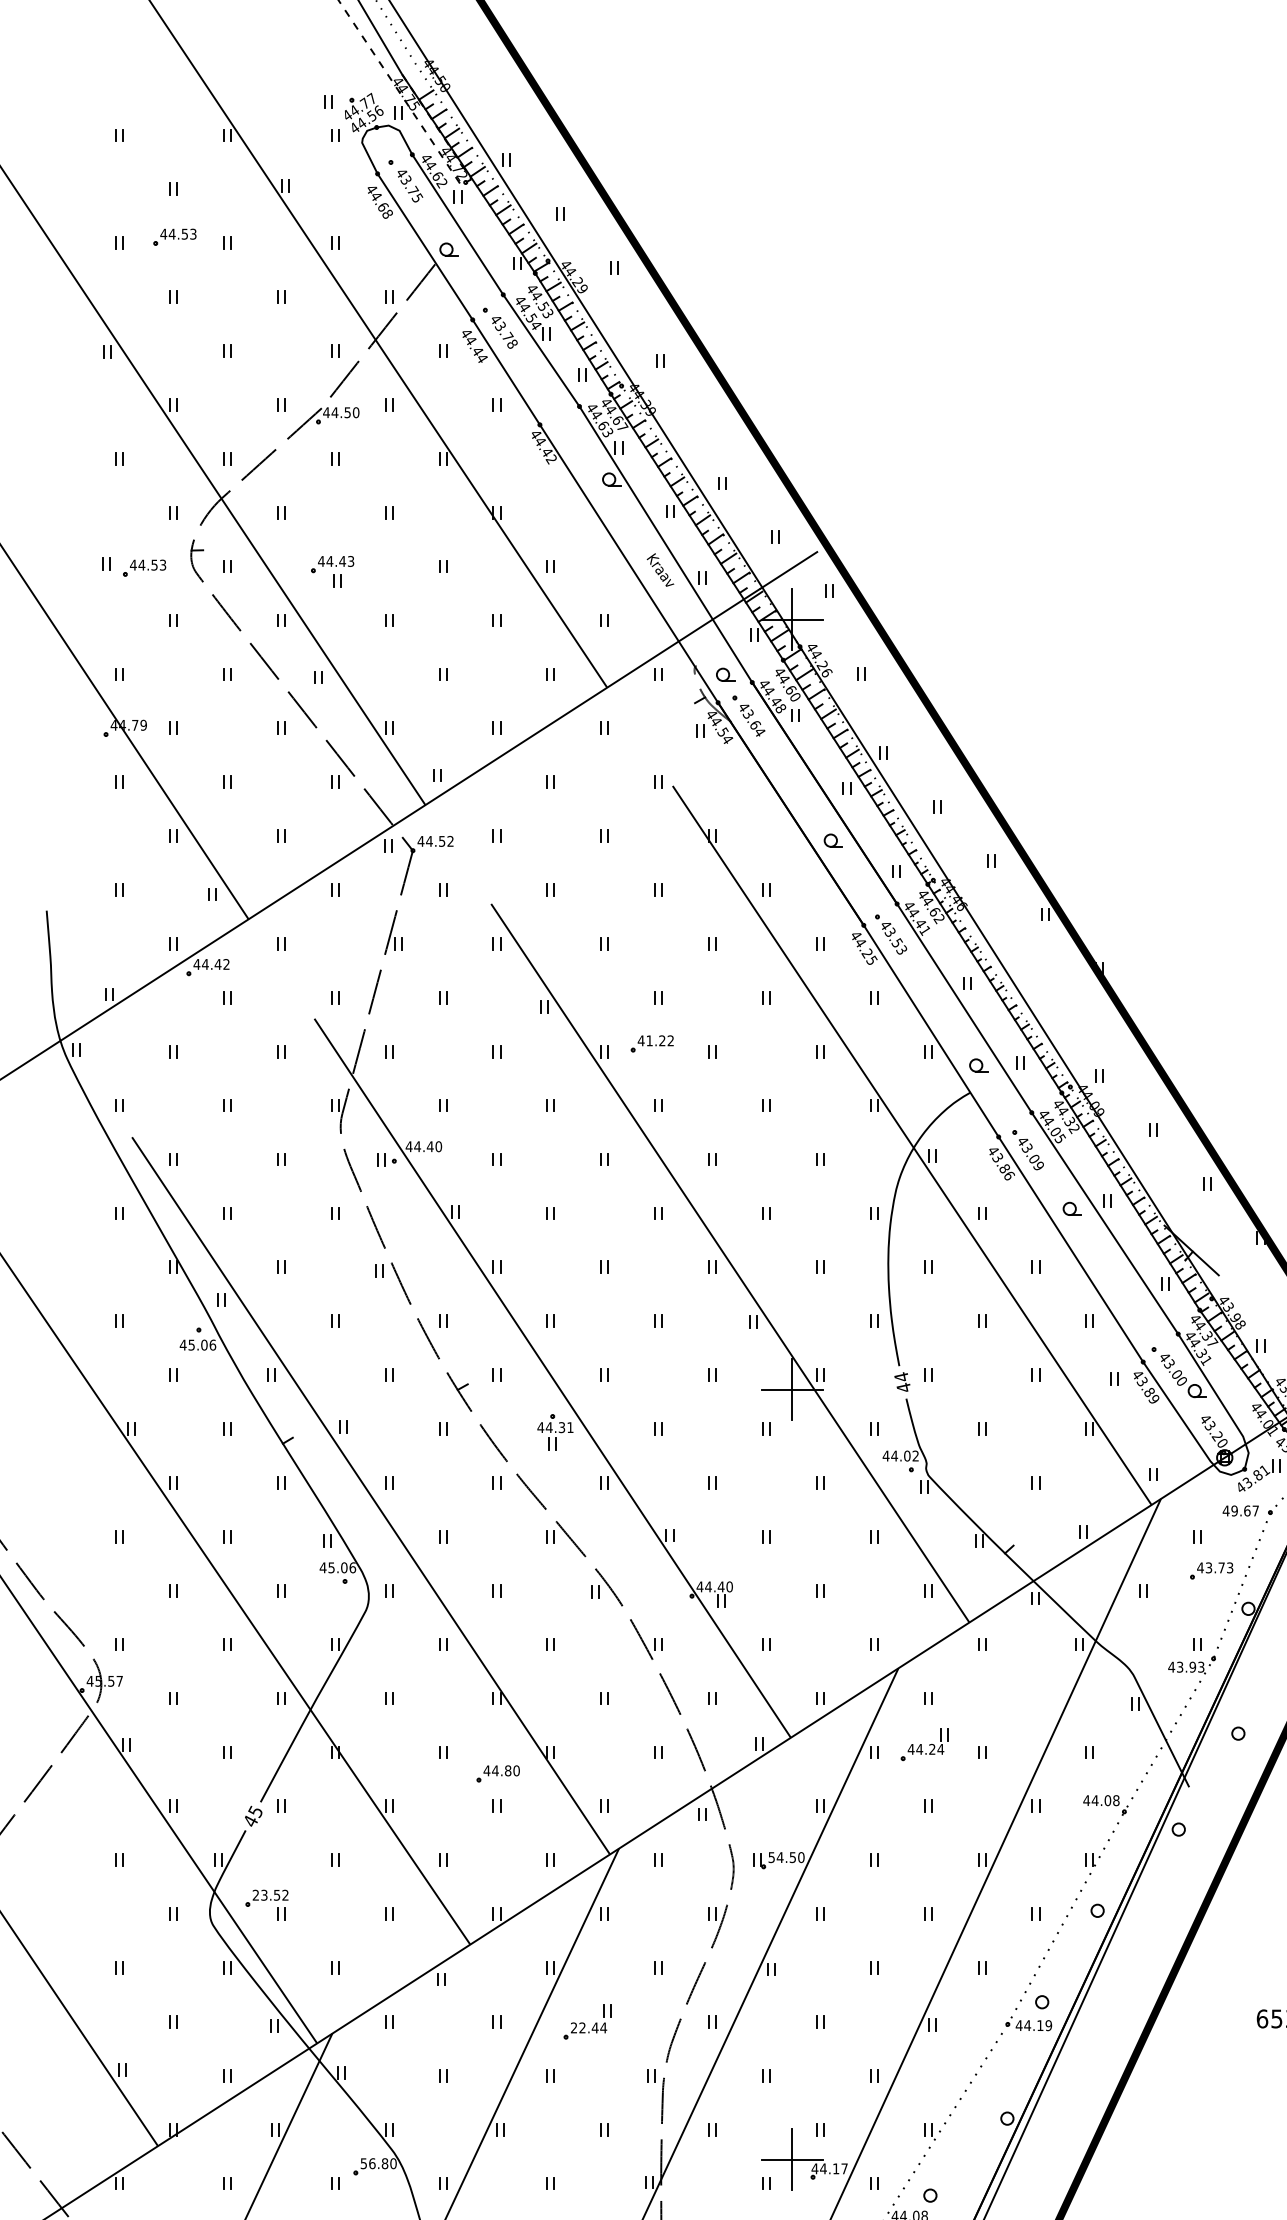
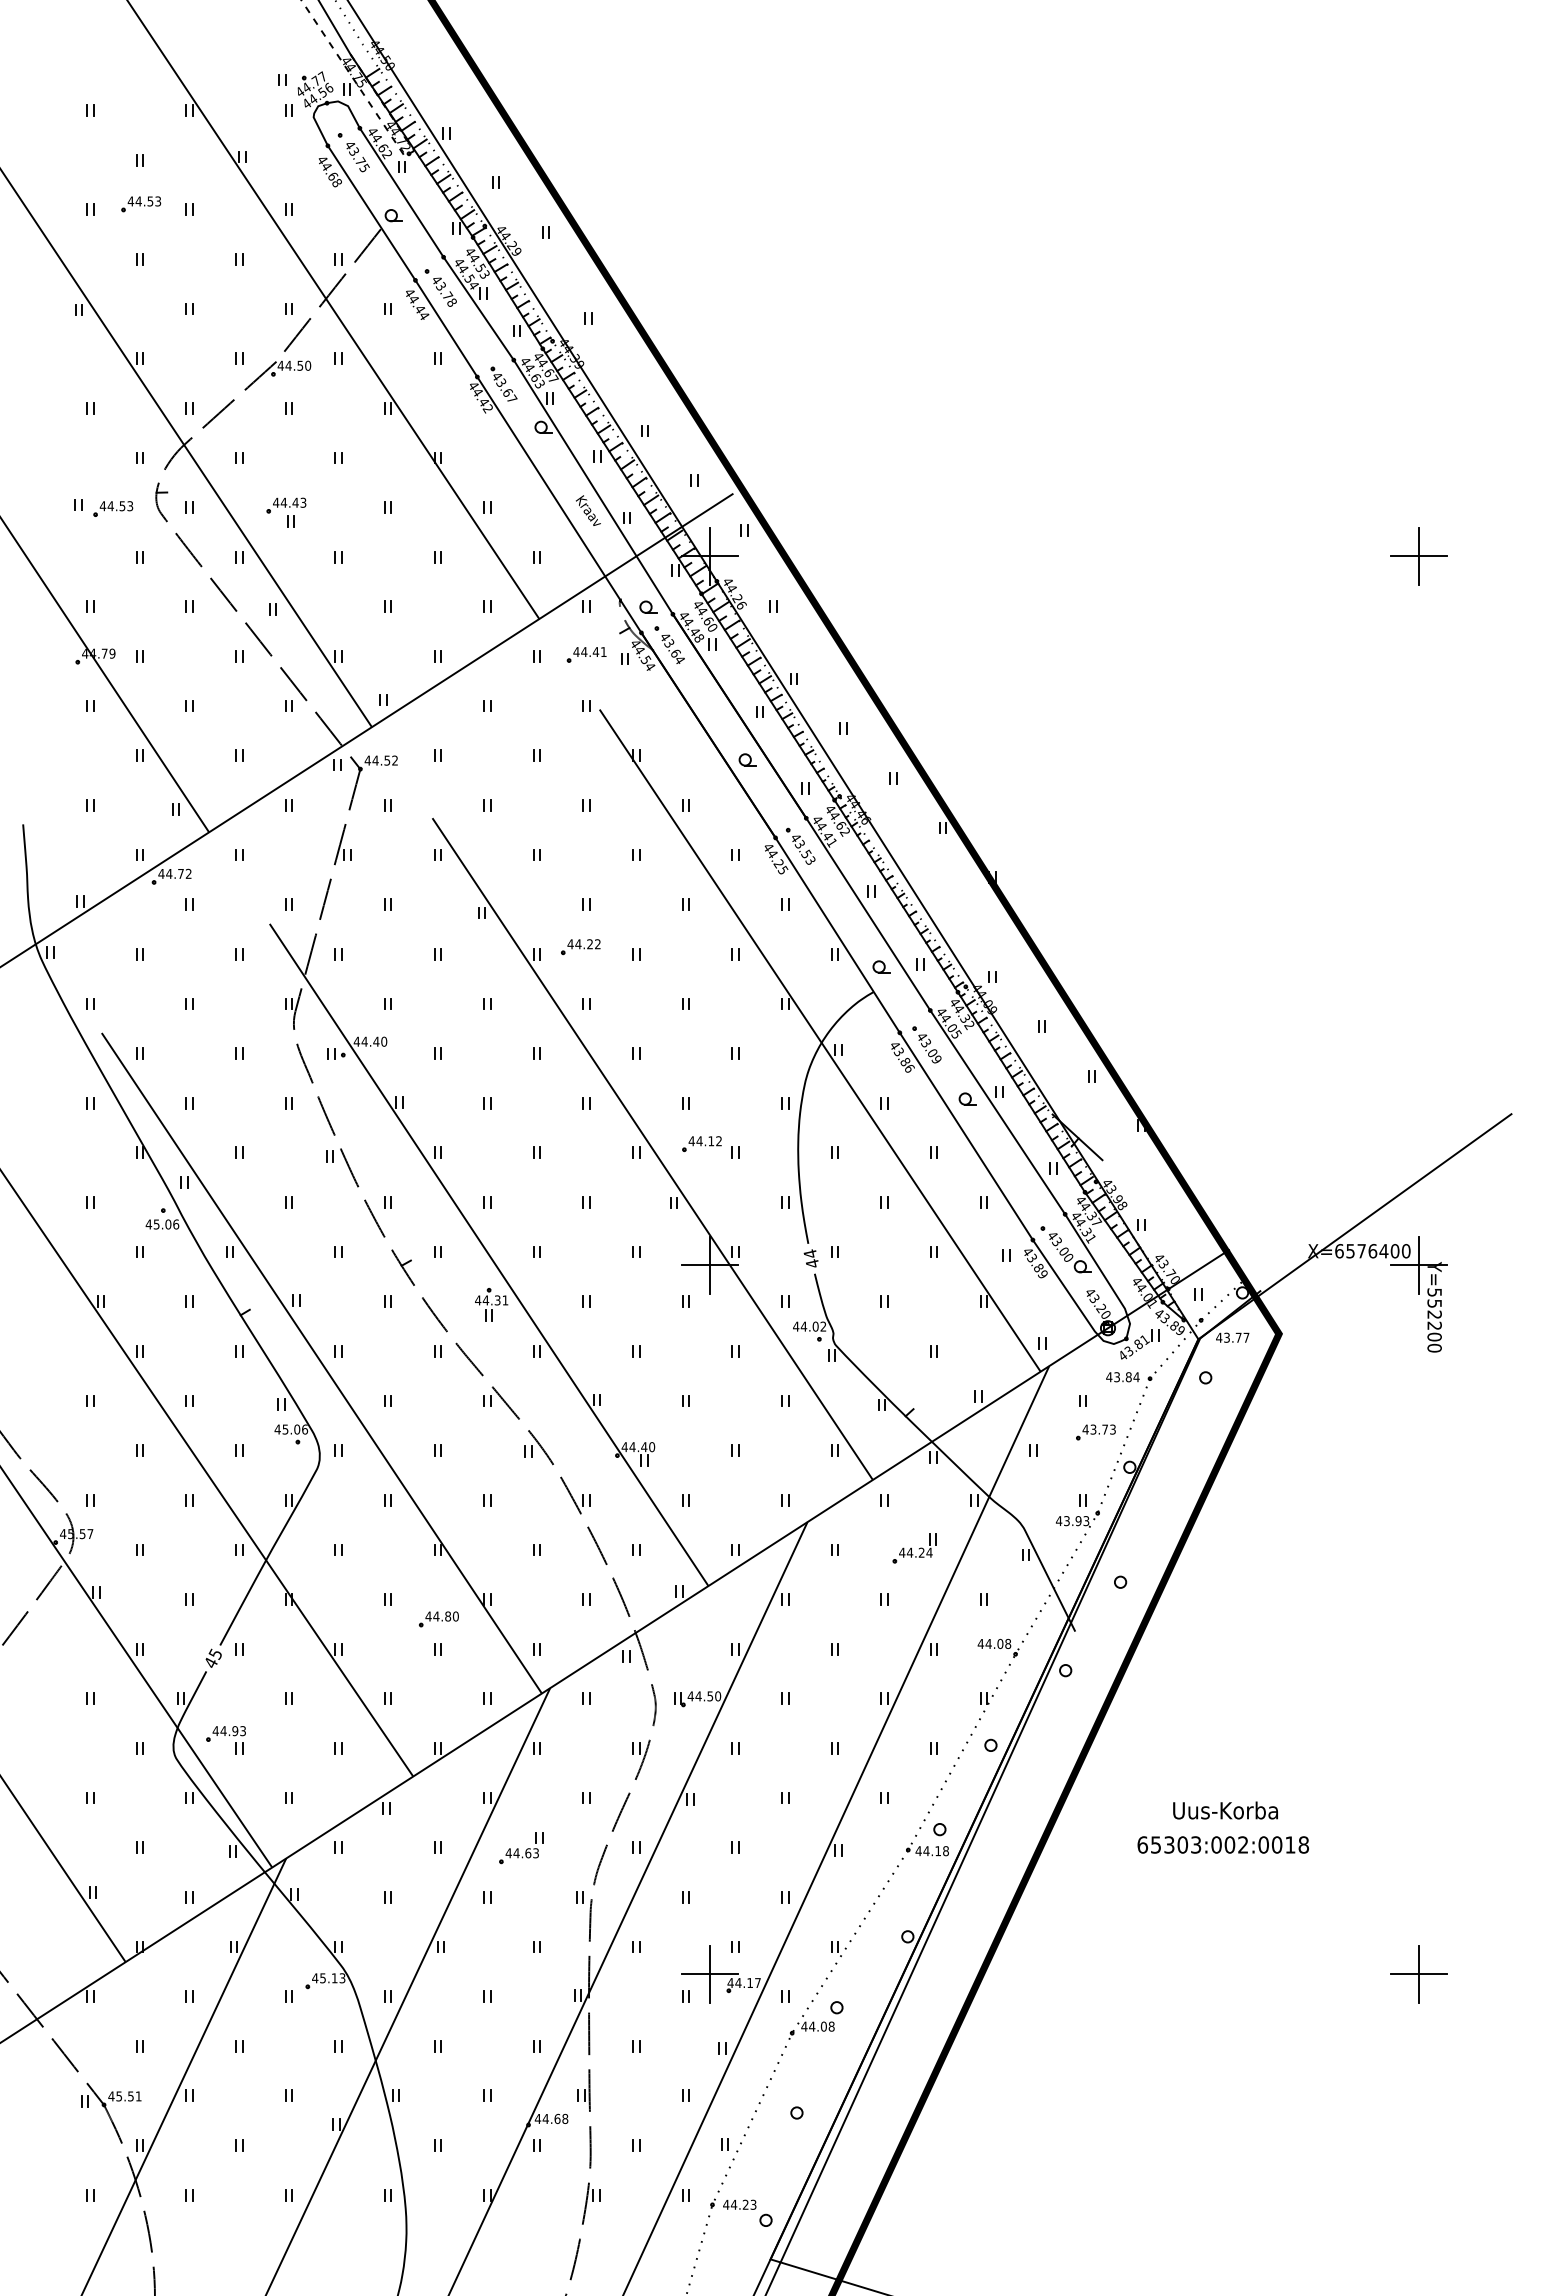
part: (568, 431) -> (503, 383), added
part: (658, 726) -> (586, 654), added
text: (217, 964) -> (180, 873), 44.42 -> 44.72
text: (649, 1041) -> (578, 944), 41.22 -> 44.22
part: (783, 1257) -> (701, 1143), added
text: (1244, 1511) -> (1126, 1377), 49.67 -> 43.84
part: (924, 1744) -> (914, 1548), moved
text: (771, 1857) -> (690, 1696), 54.50 -> 44.50
text: (269, 1895) -> (228, 1731), 23.52 -> 44.93
text: (1048, 2026) -> (945, 1851), 44.19 -> 44.18
text: (588, 2028) -> (522, 1853), 22.44 -> 44.63
text: (378, 2163) -> (328, 1978), 56.80 -> 45.13

